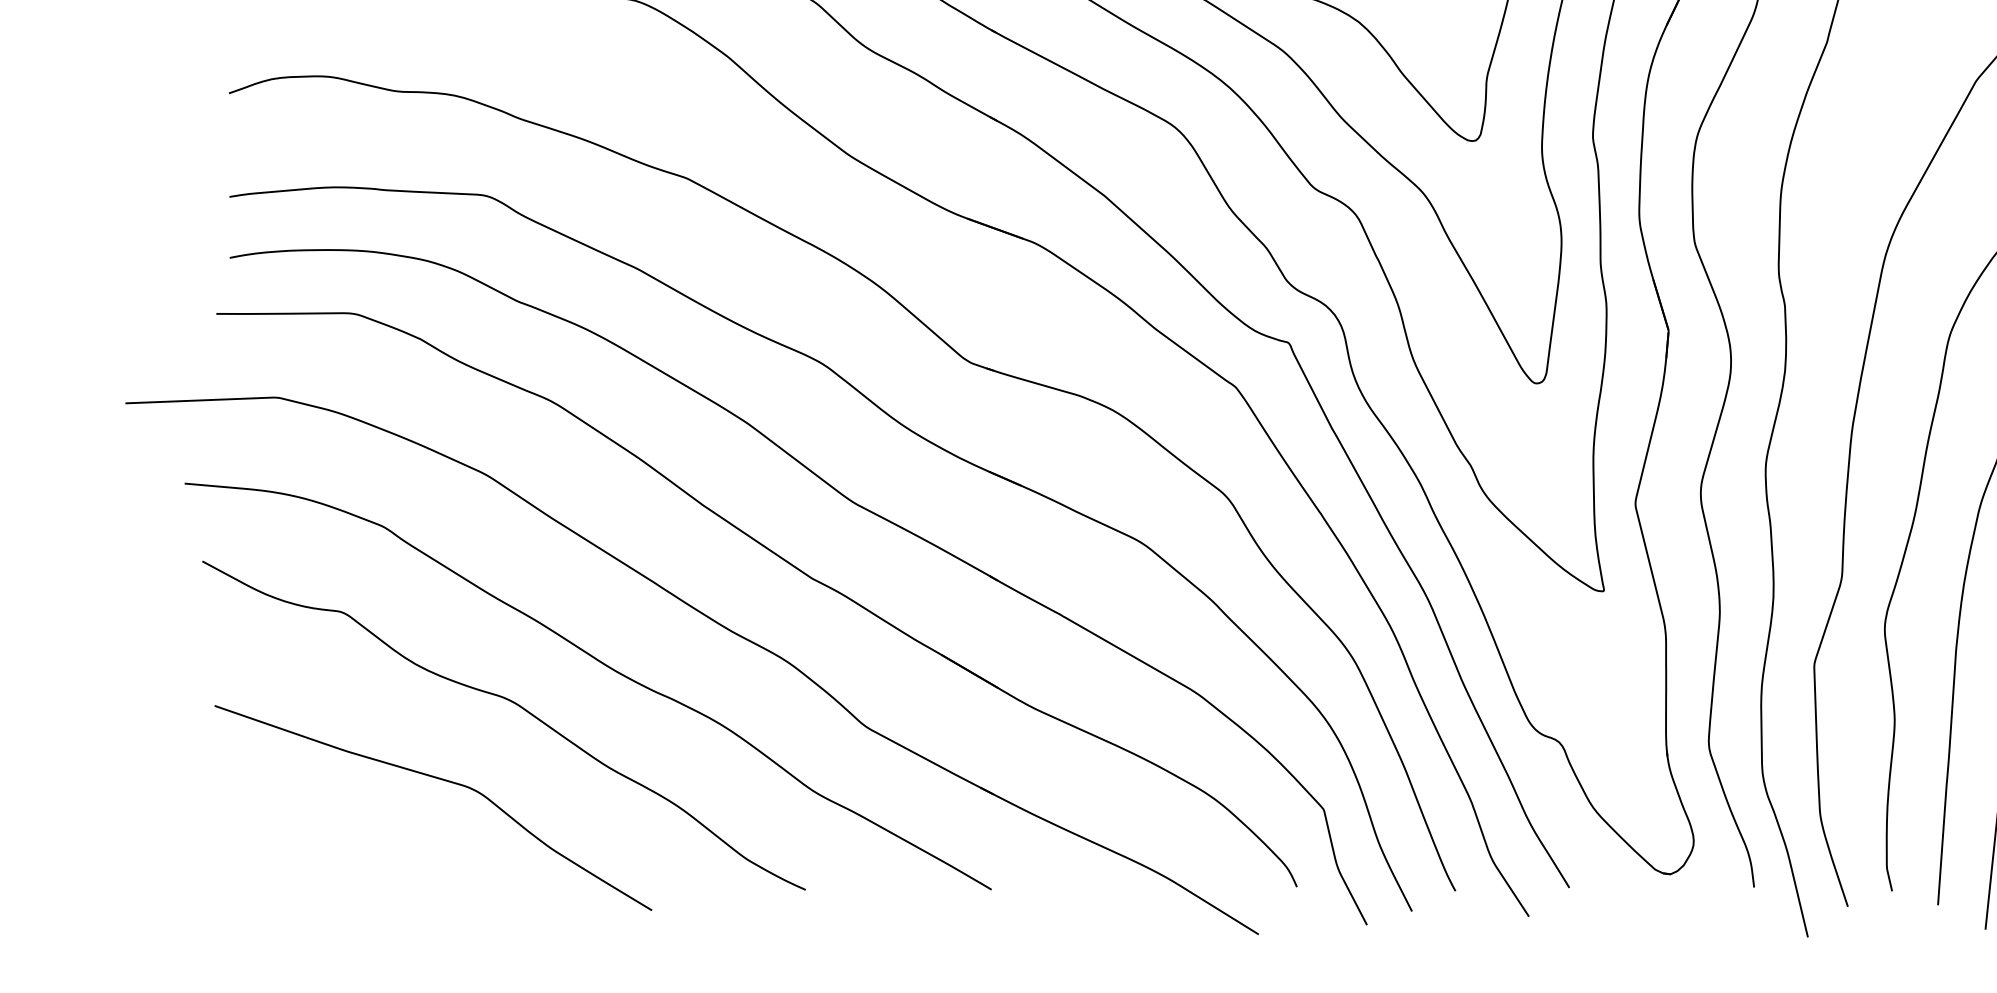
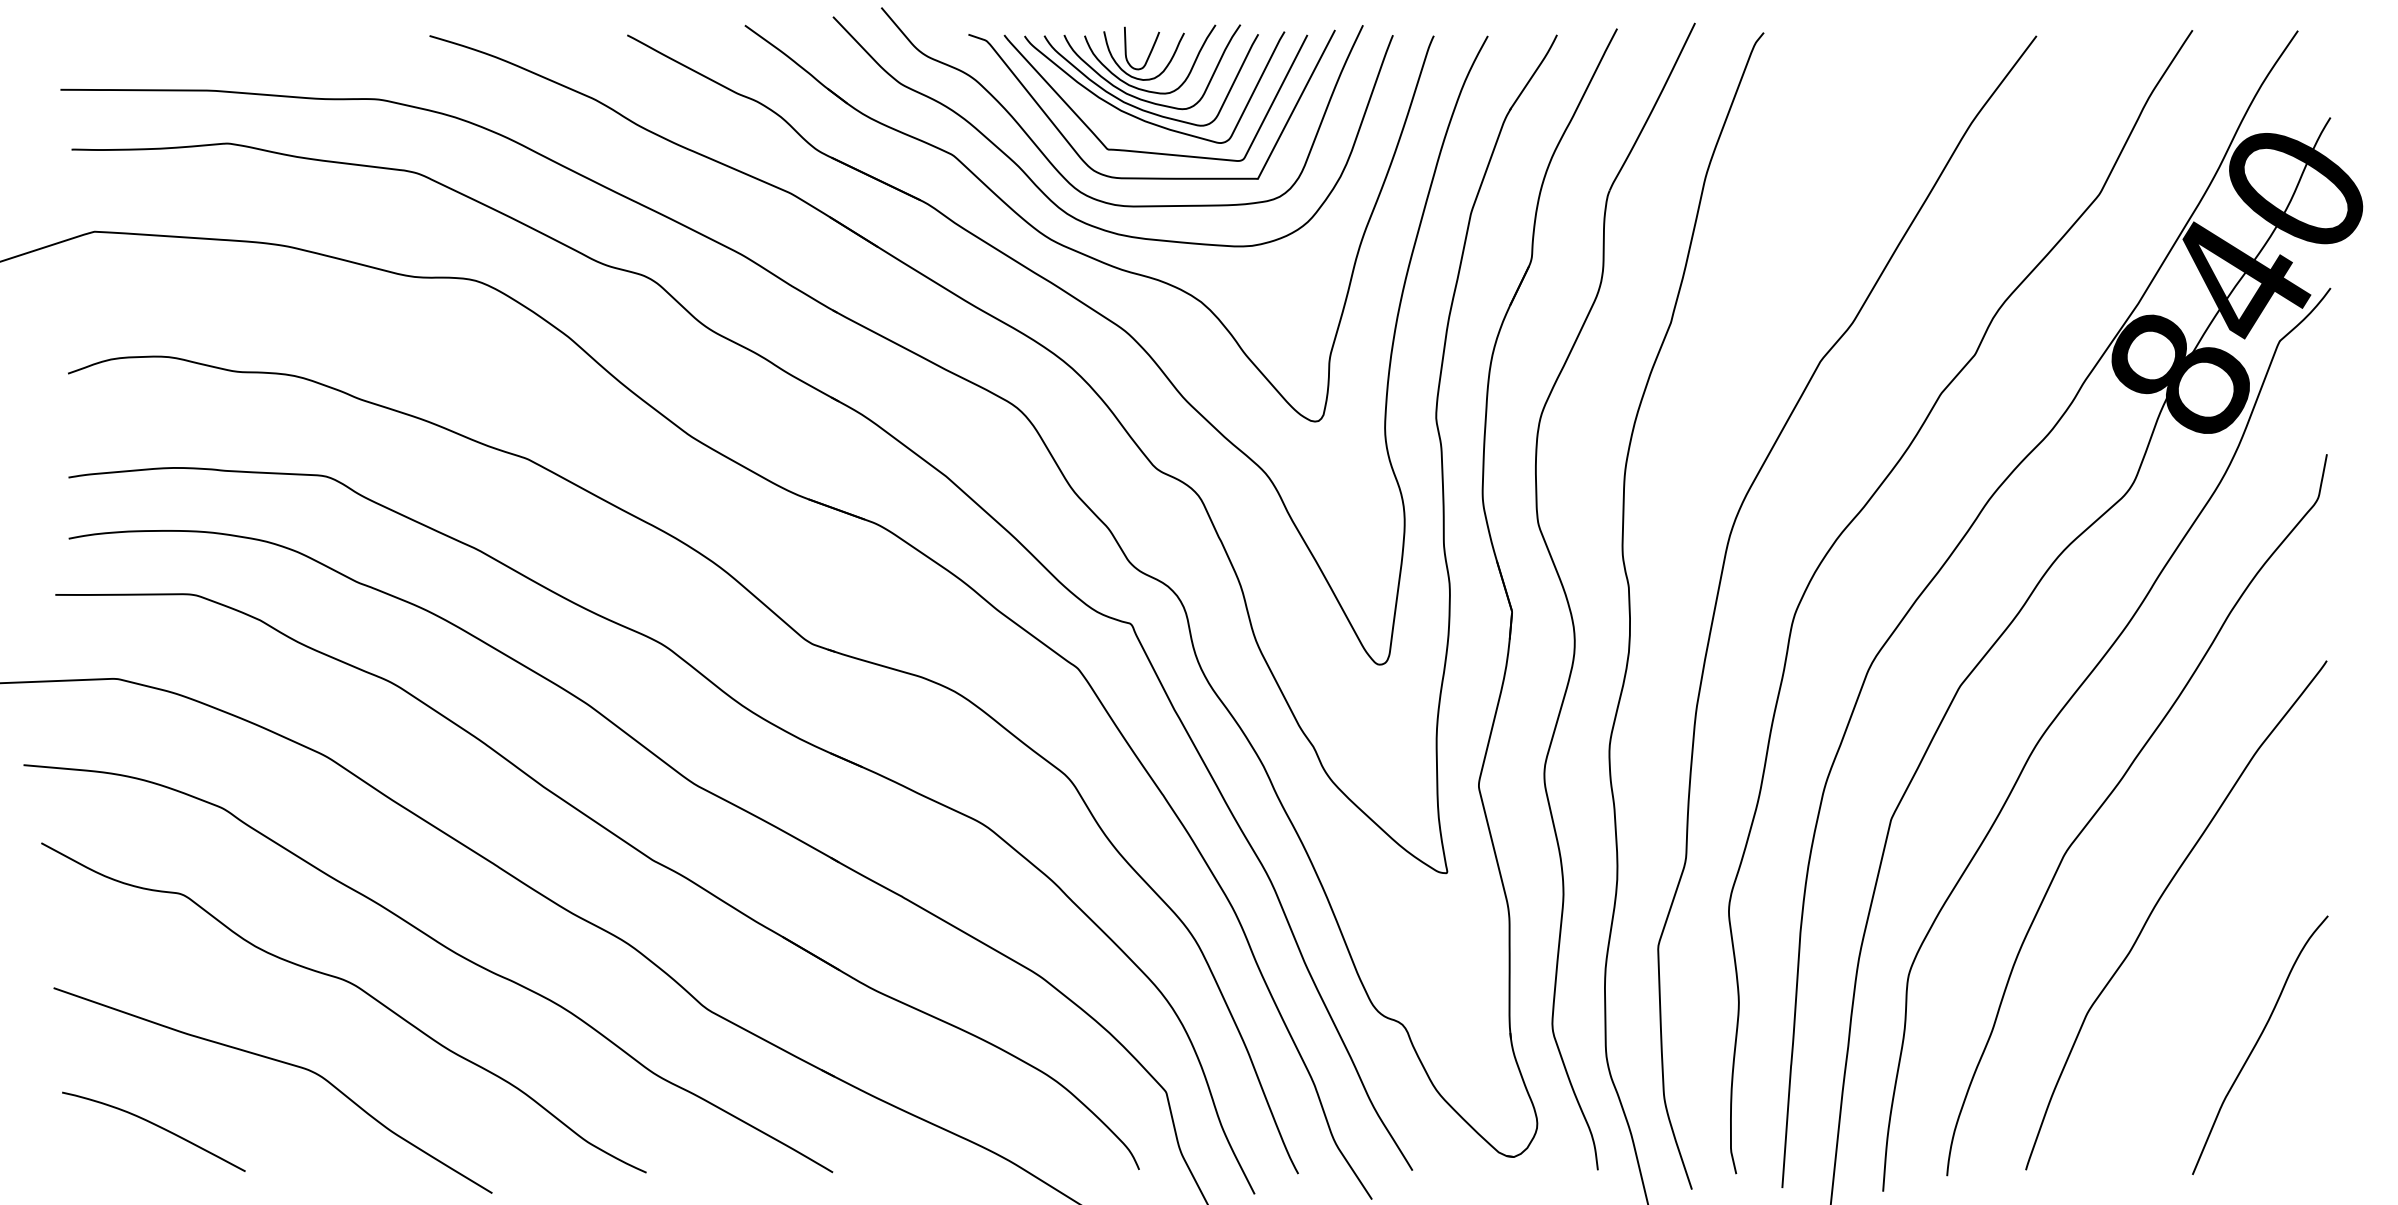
curve: (317, 843) -> (156, 1126), added

